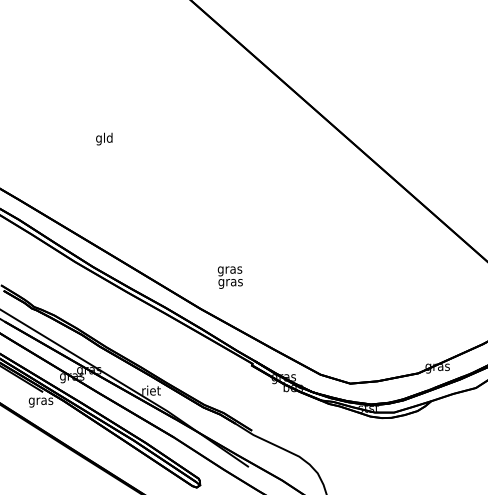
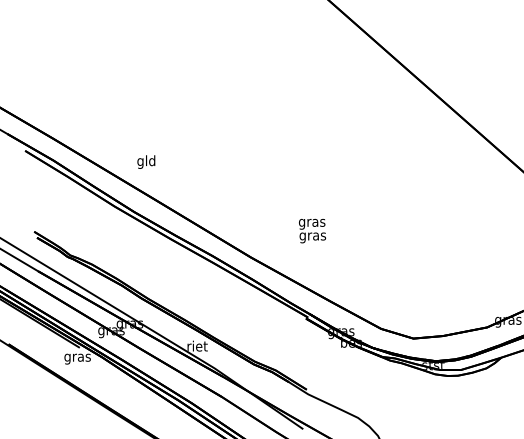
text: (104, 138) -> (146, 161), moved
text: (229, 277) -> (311, 230), moved

